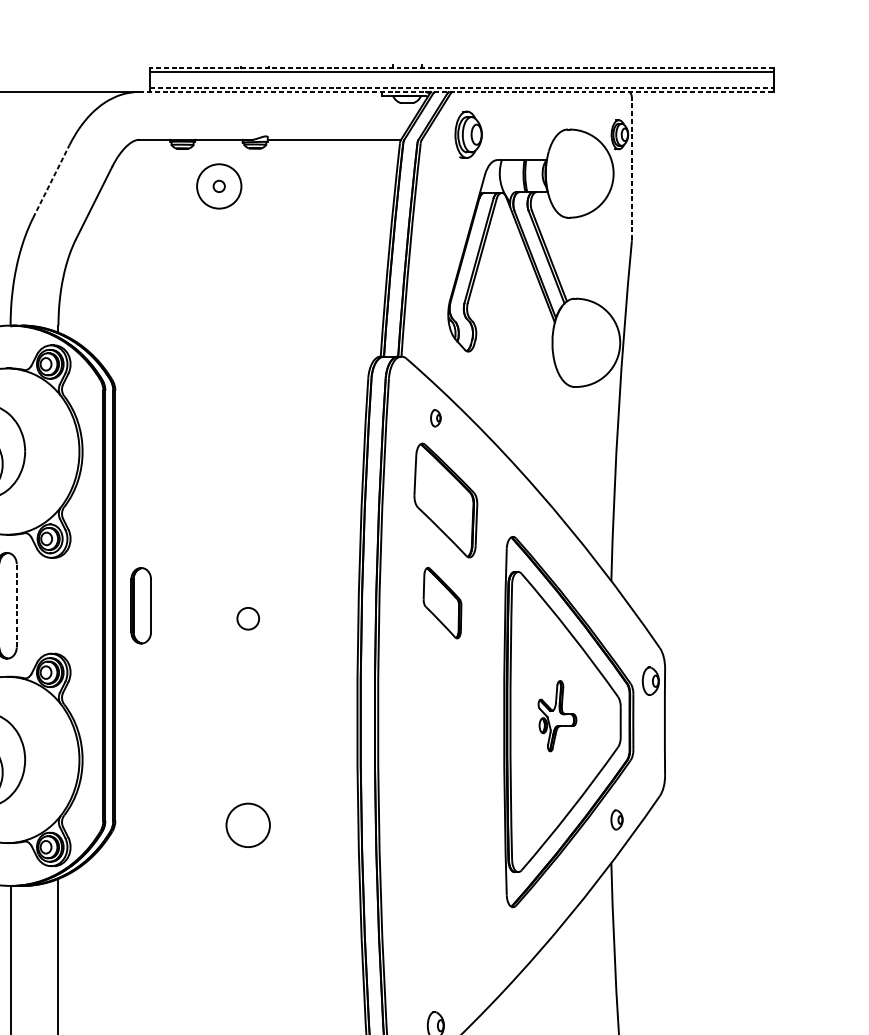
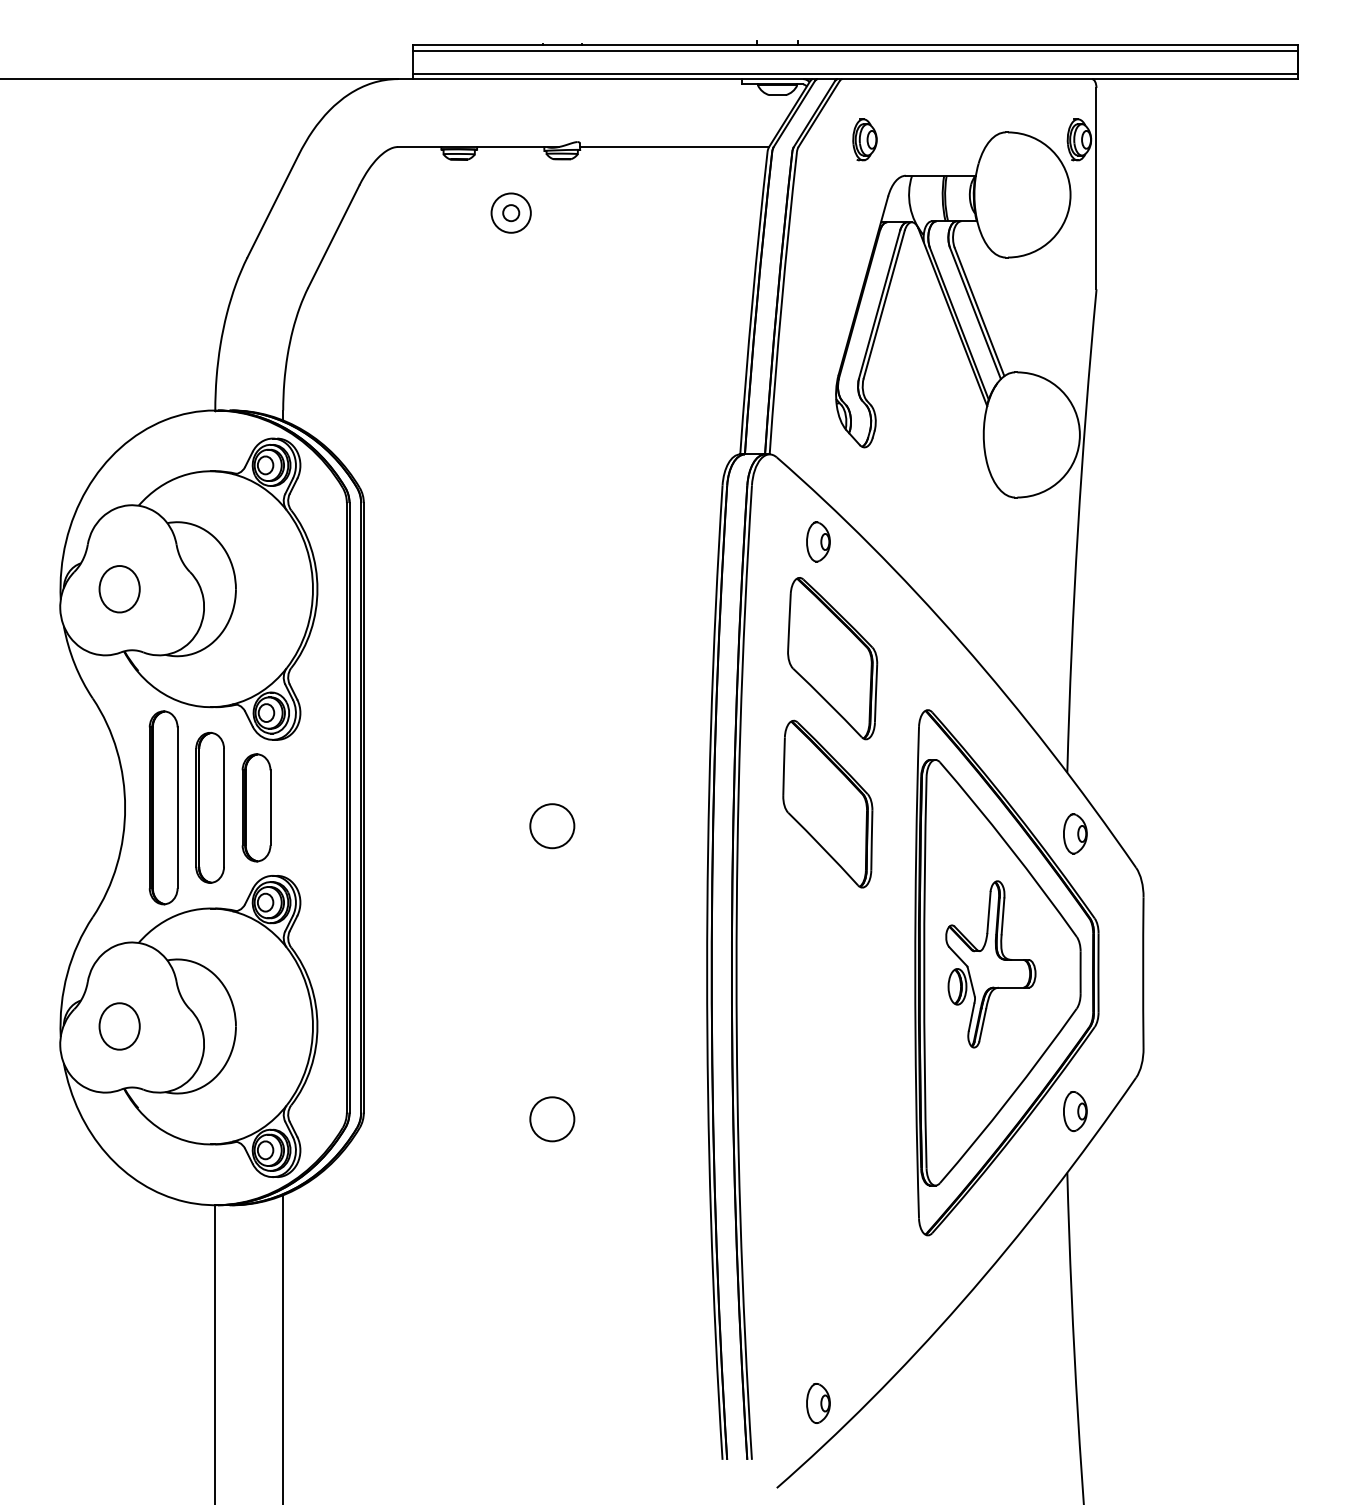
line: (461, 68) -> (854, 45), dashed -> solid
line: (461, 87) -> (855, 73), dashed -> solid
line: (456, 92) -> (847, 79), dashed -> solid
part: (468, 134) -> (864, 139), size x0.62
line: (631, 169) -> (1096, 188), dashed -> solid
line: (51, 181) -> (273, 205), dashed -> solid
circle: (218, 185) -> (510, 212), size x0.62
part: (435, 417) -> (818, 541), size x1.67
part: (442, 602) -> (827, 803), size x1.67
line: (17, 605) -> (224, 807), dashed -> solid
part: (141, 605) -> (256, 807), moved
circle: (248, 618) -> (552, 826), size x1.43
part: (650, 680) -> (1075, 833), moved
part: (557, 716) -> (990, 964), size x1.67
part: (617, 819) -> (1075, 1111), size x1.43
circle: (248, 825) -> (552, 1119), size x0.71

